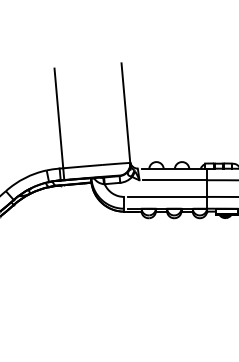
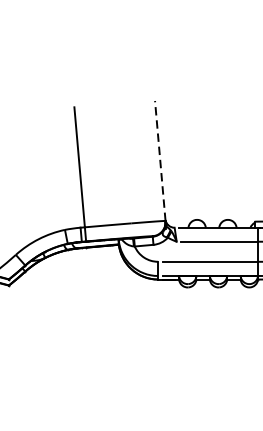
line: (125, 112) -> (159, 160), solid -> dashed

